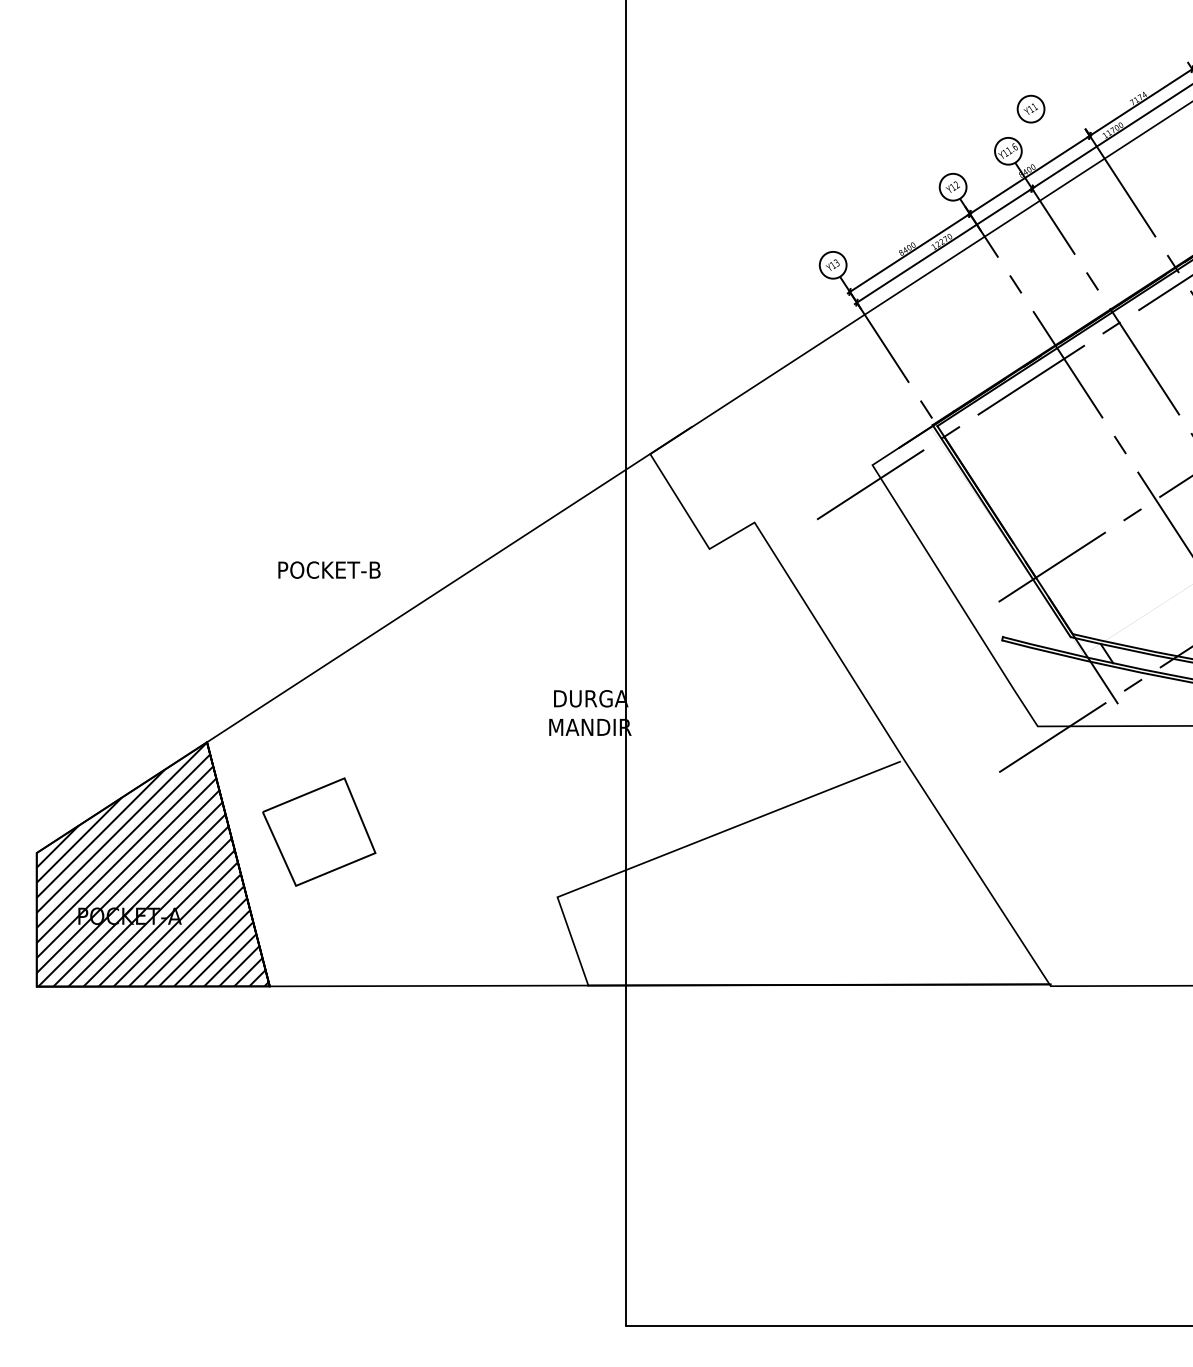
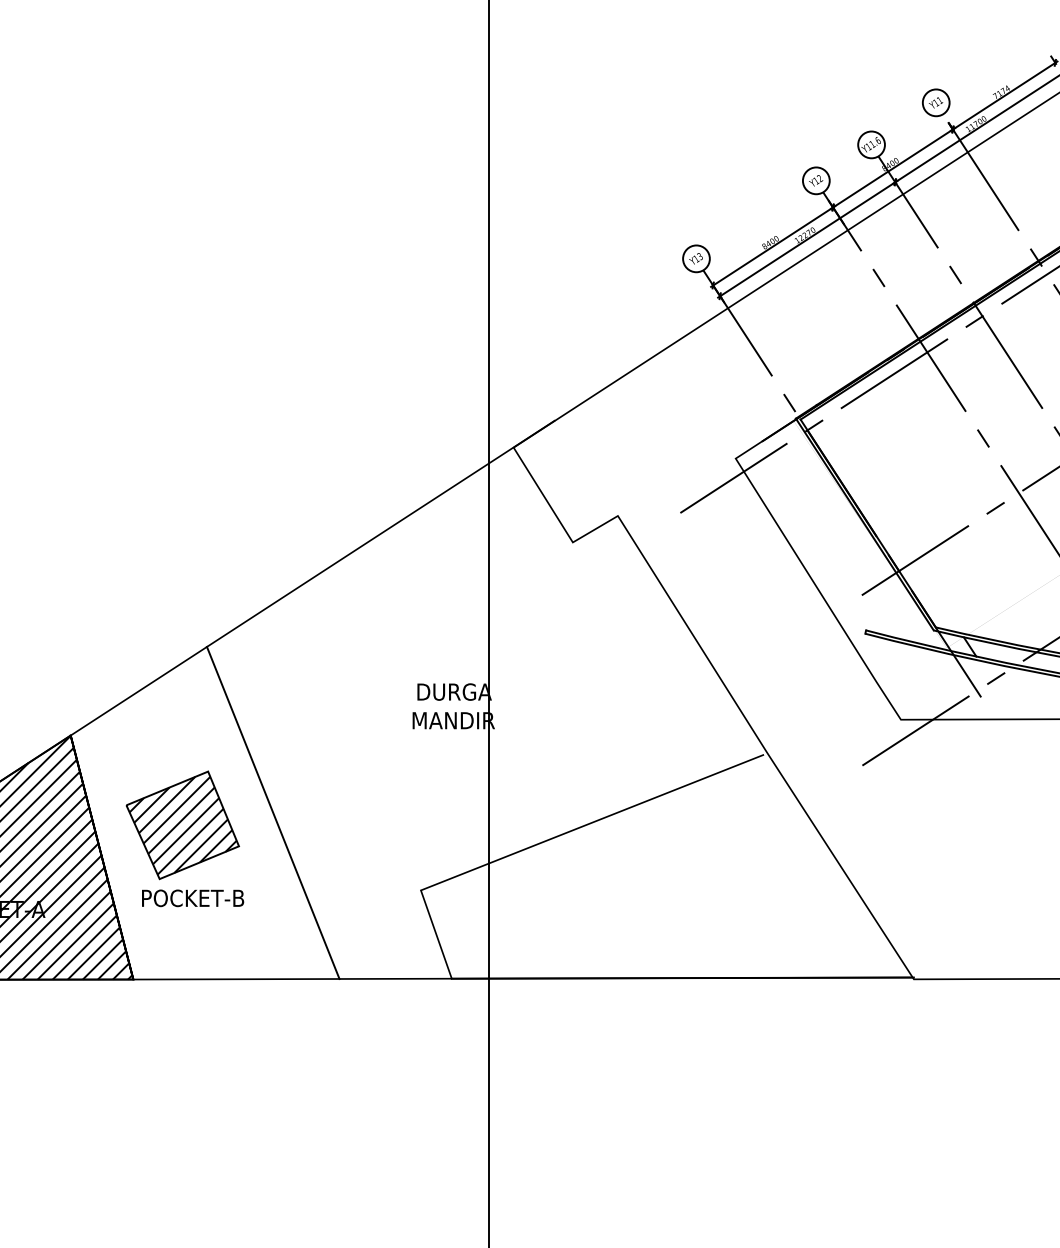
part: (1030, 108) -> (935, 102), moved
text: (329, 569) -> (193, 897), moved
line: (409, 819) -> (273, 812), added
hatch: (319, 832) -> (183, 825), added

